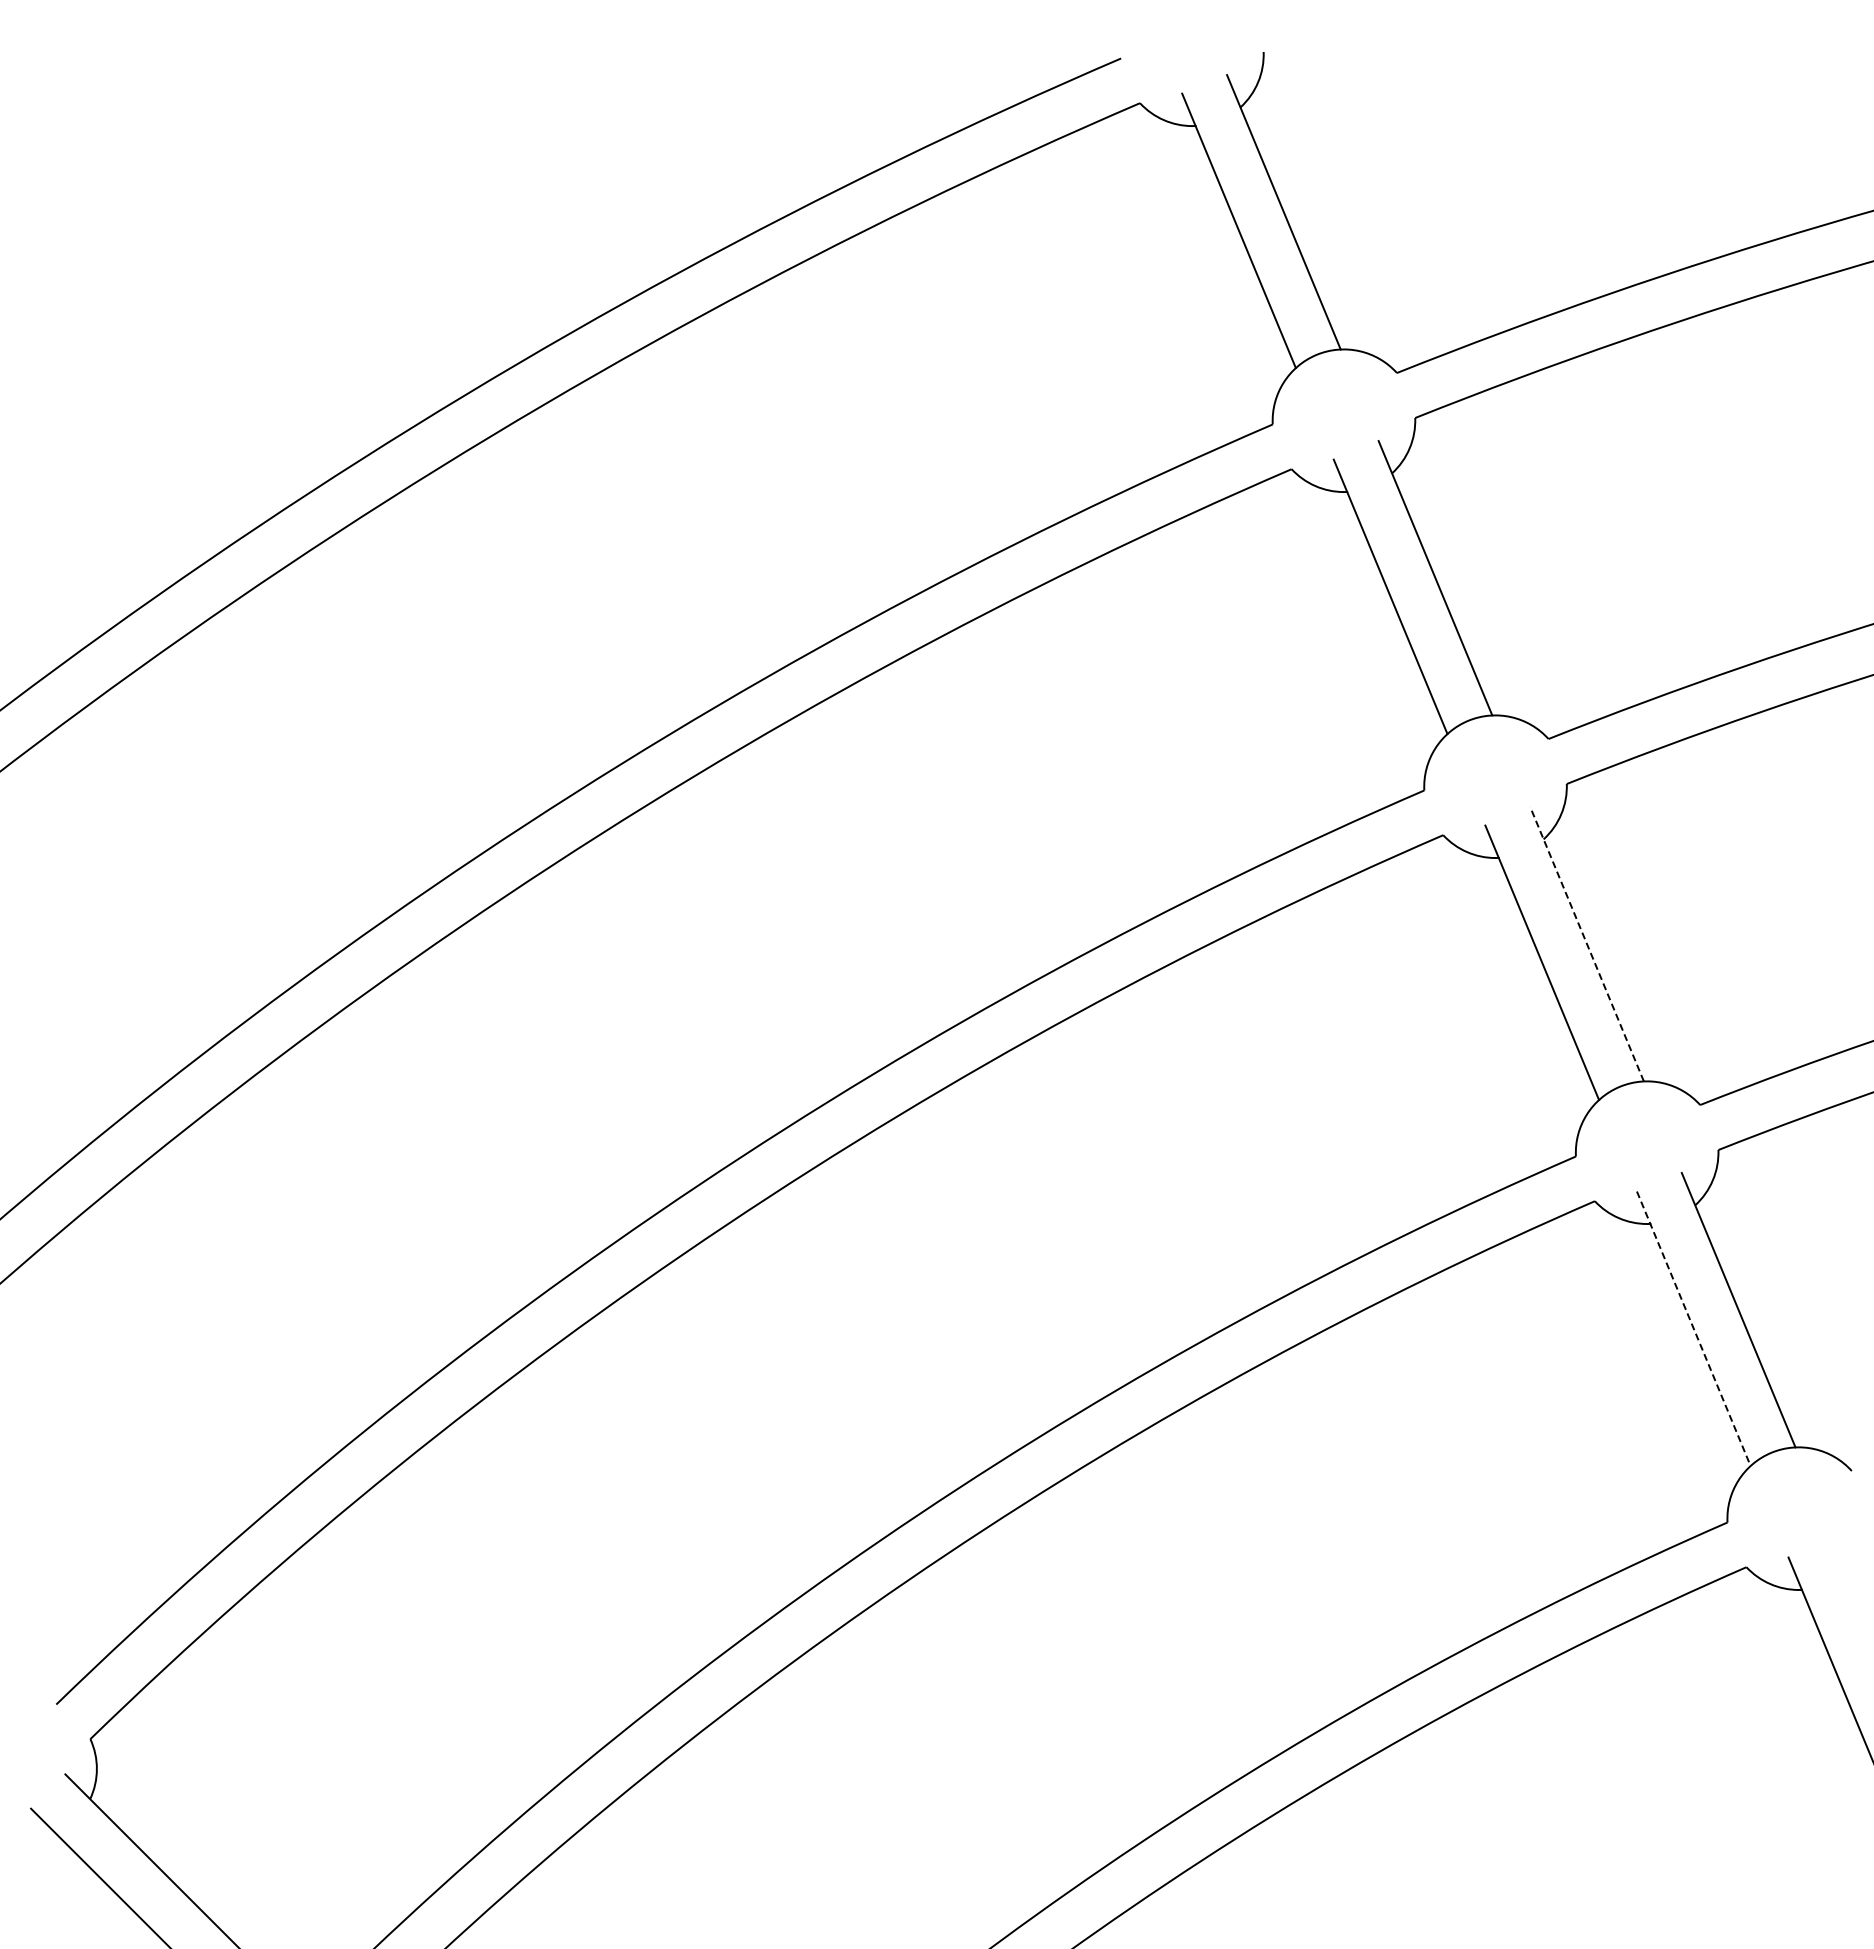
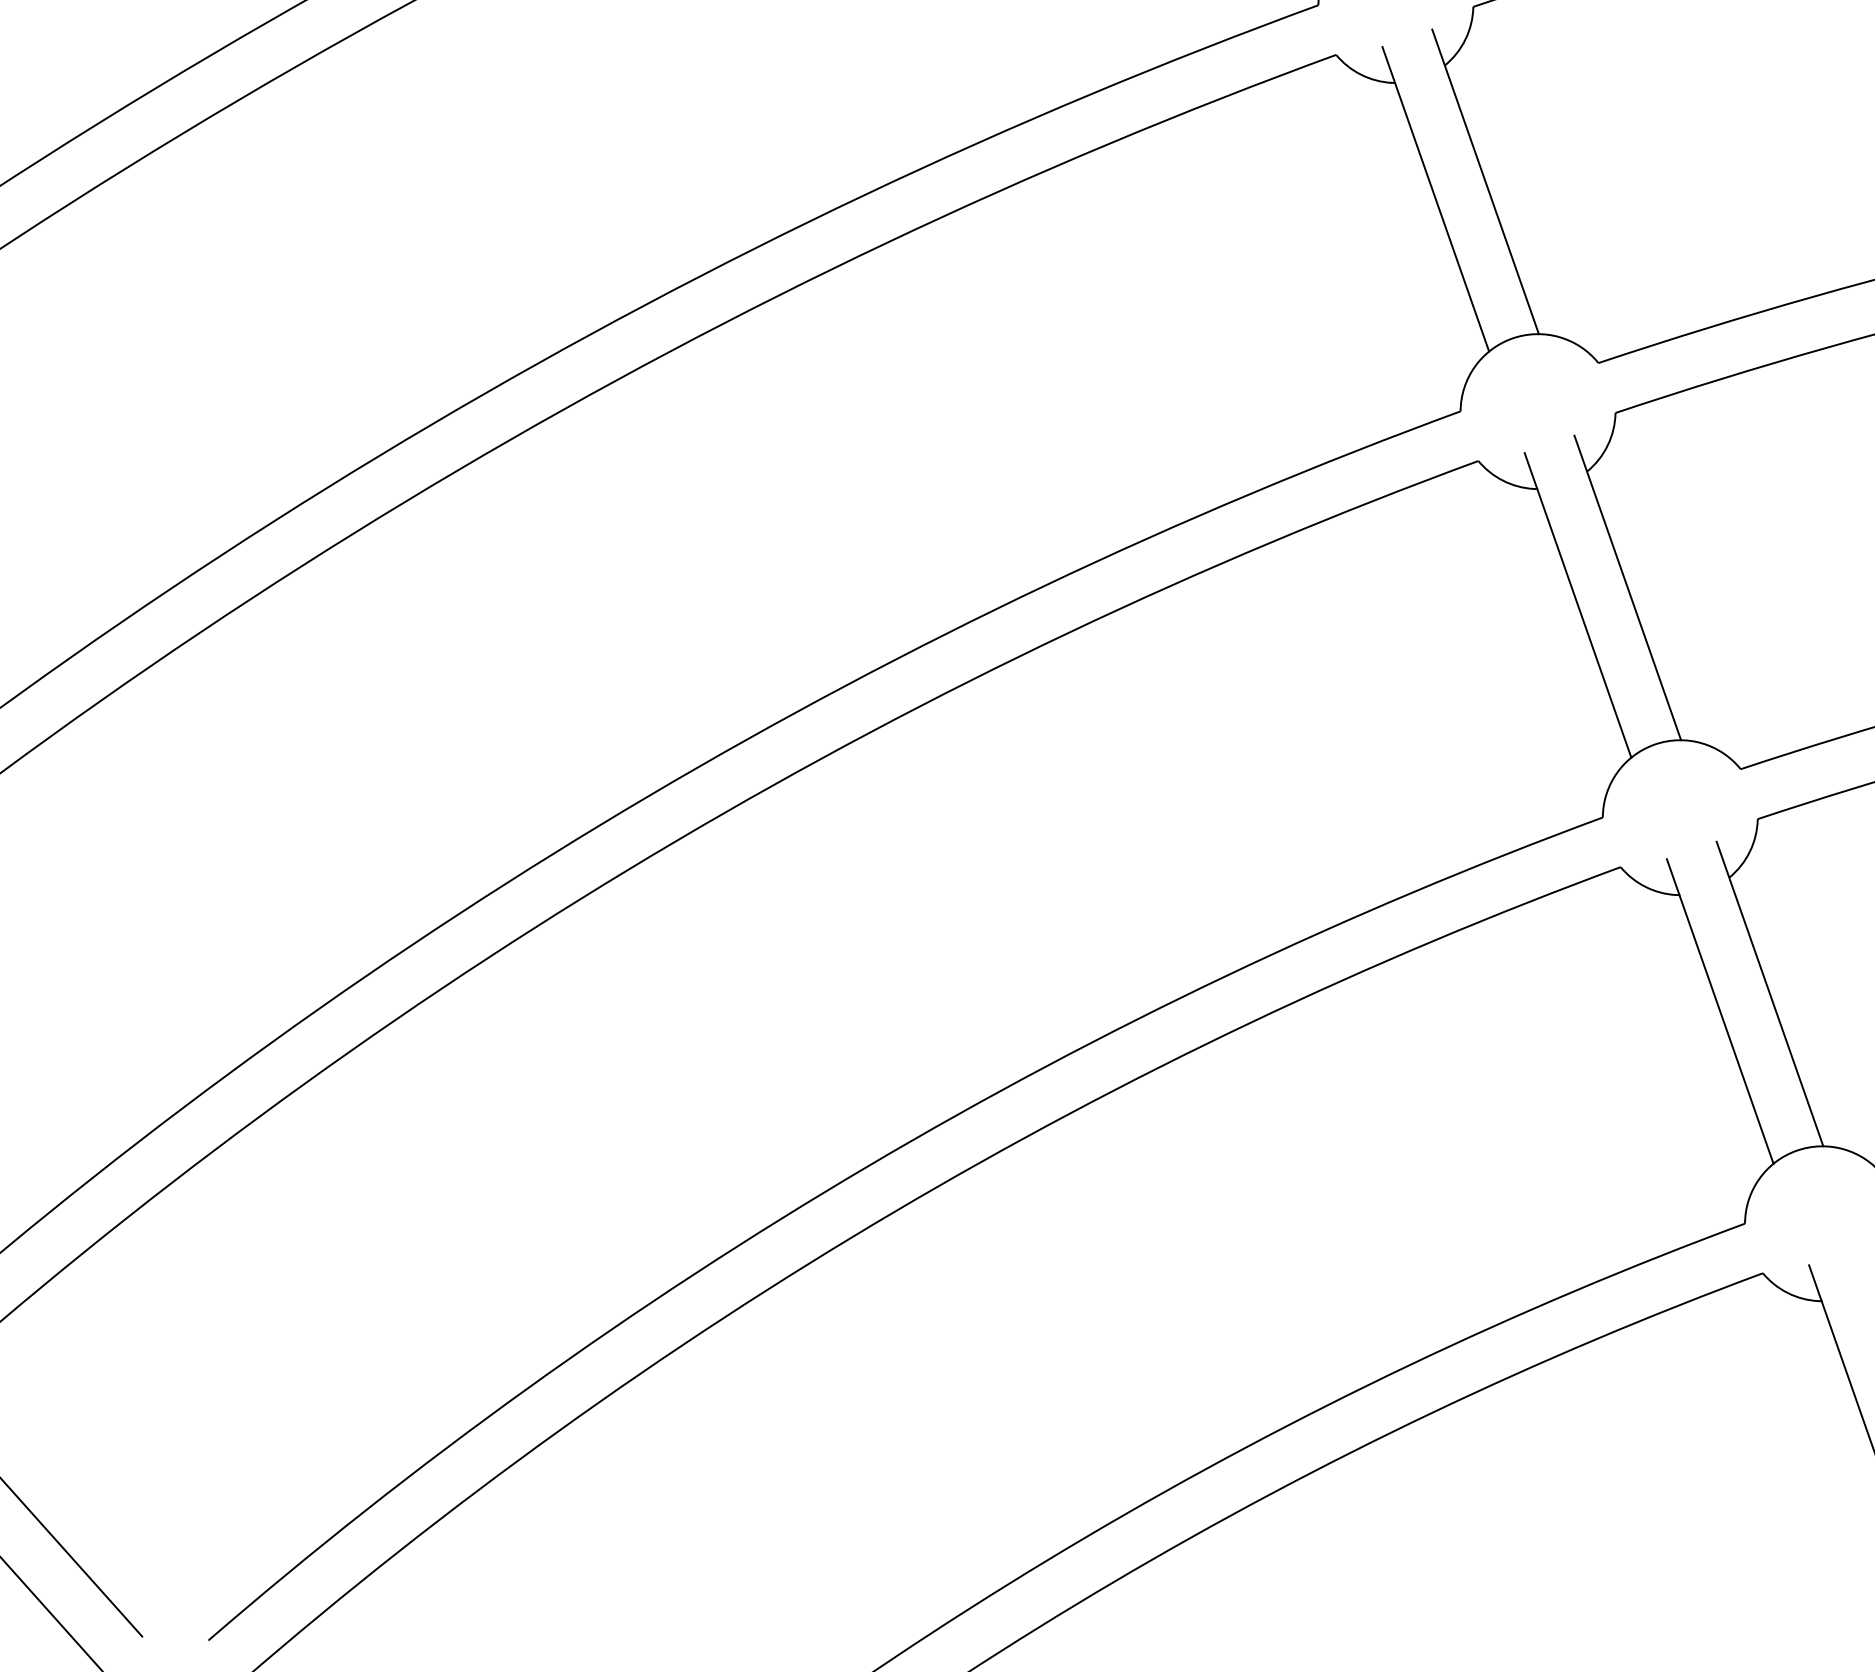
line: (1587, 944) -> (1628, 588), dashed -> solid
line: (1693, 1328) -> (1719, 1011), dashed -> solid

